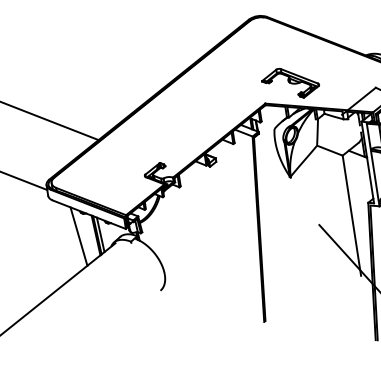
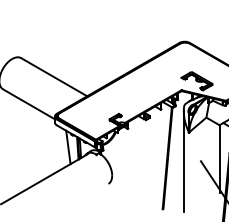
line: (288, 230) -> (183, 161), added

